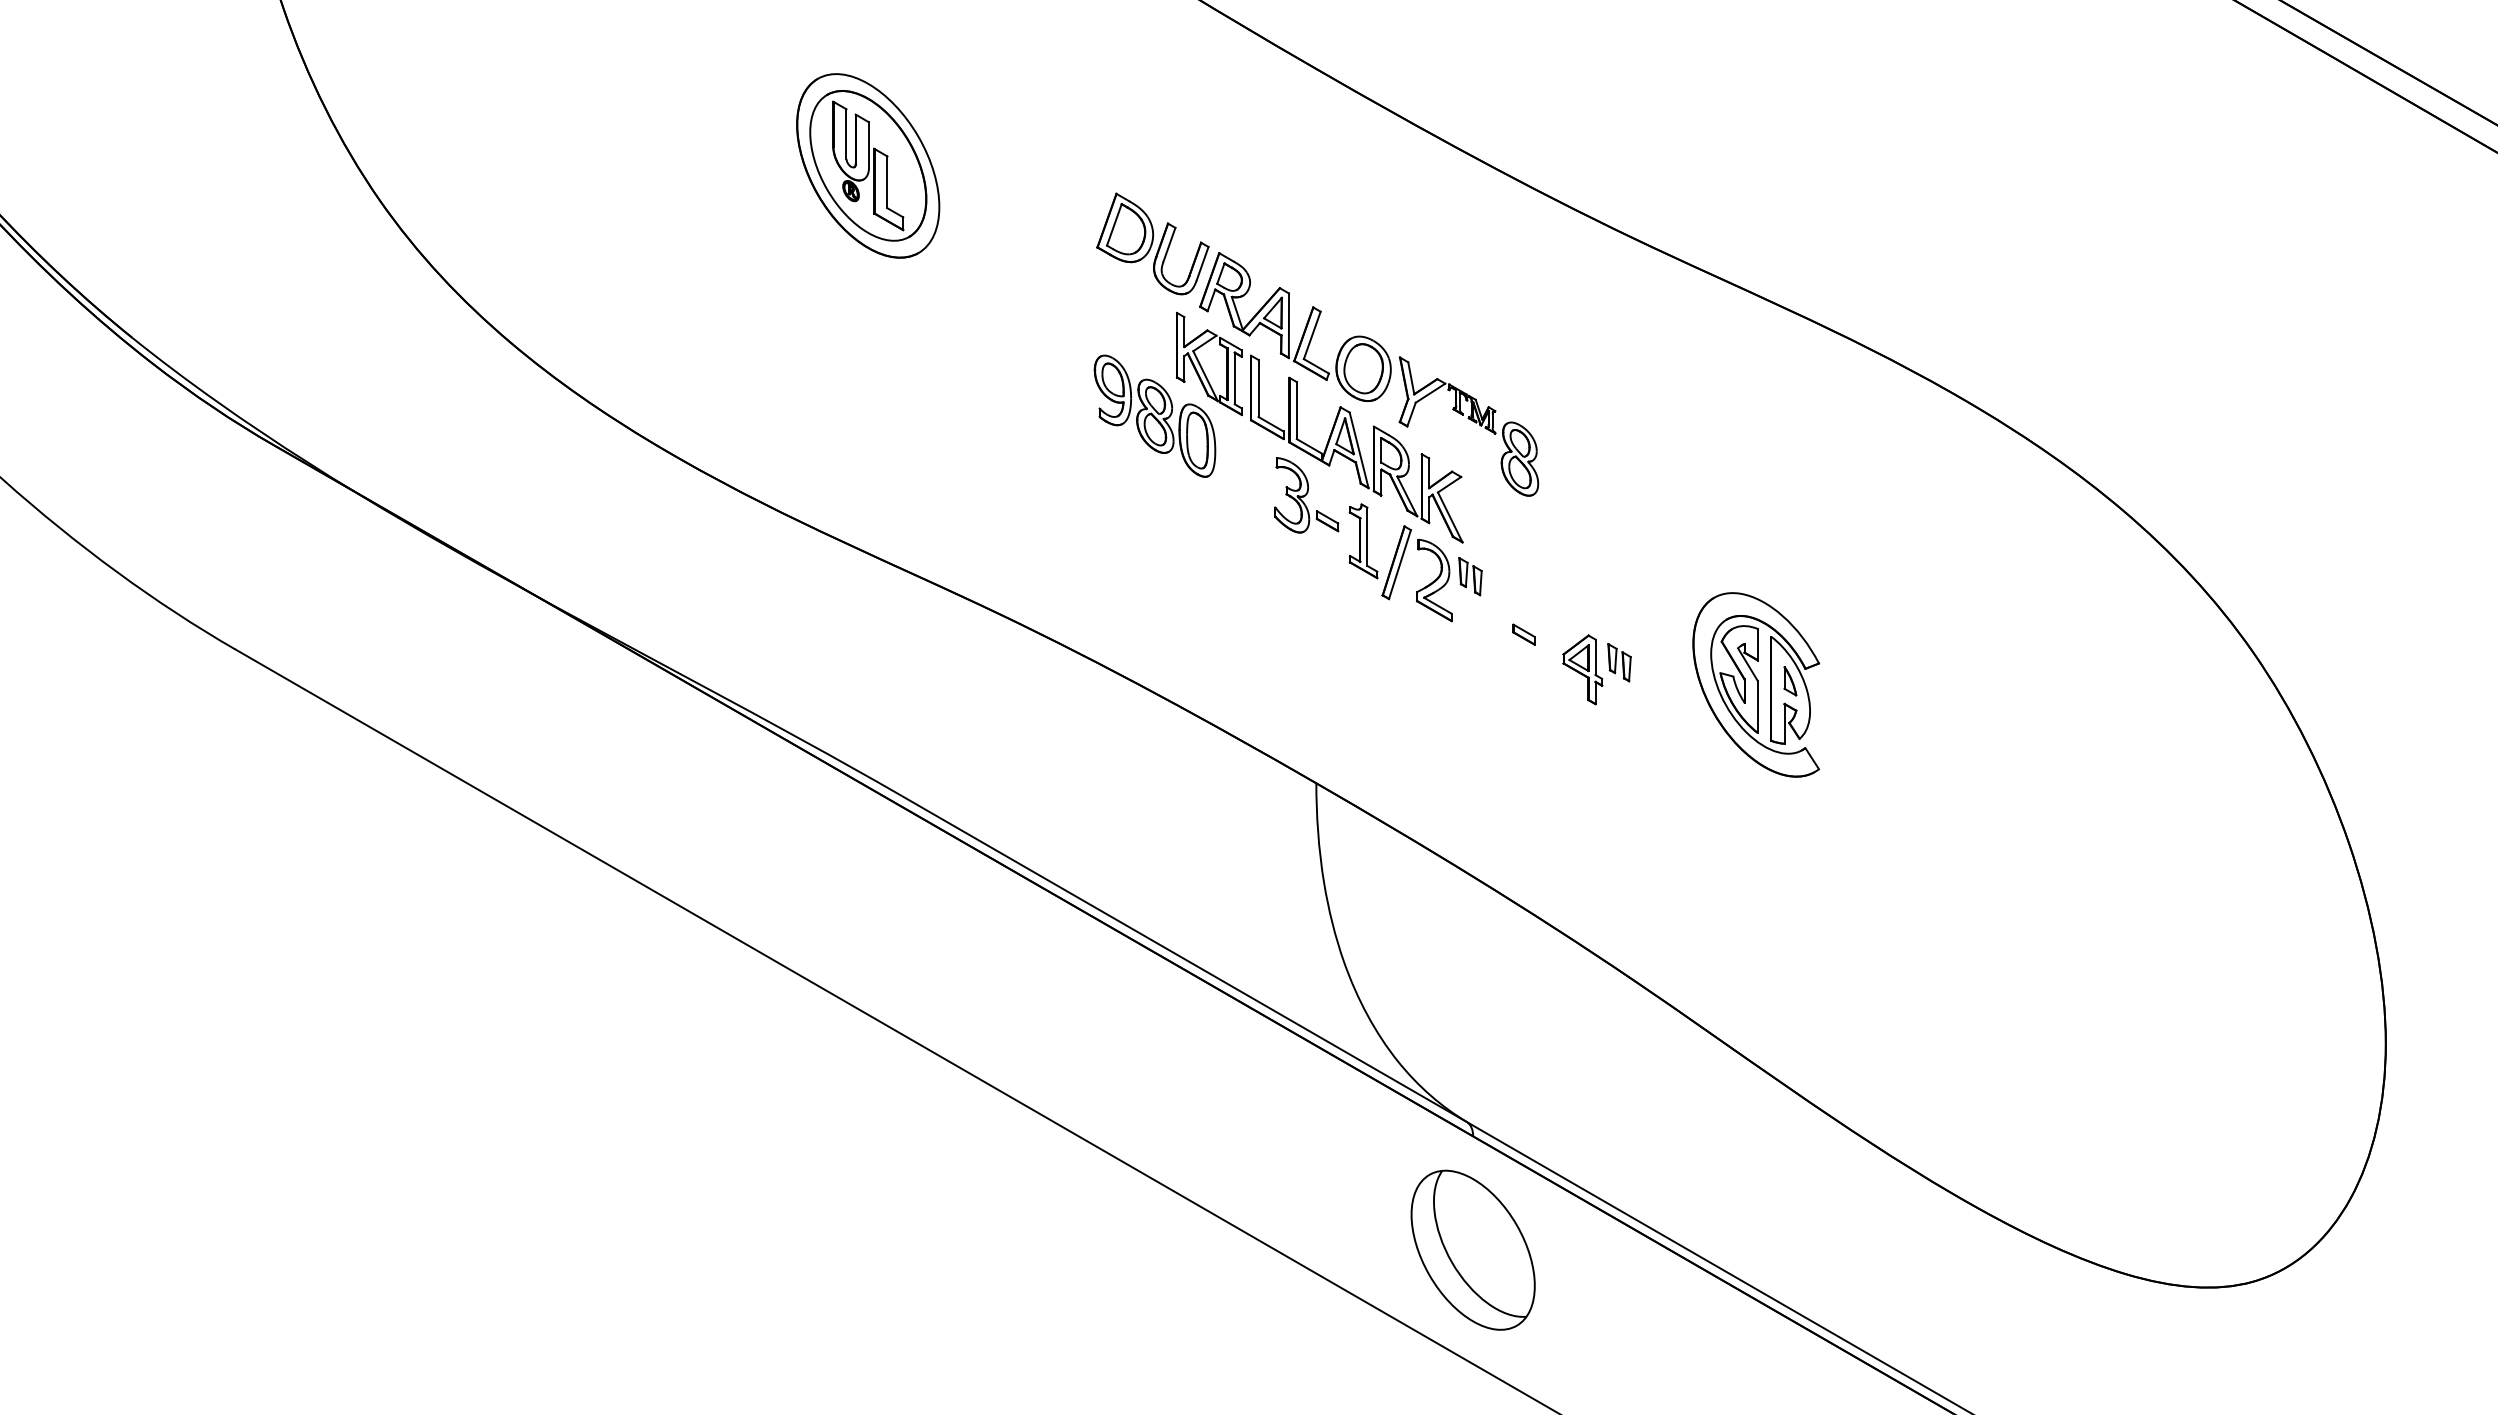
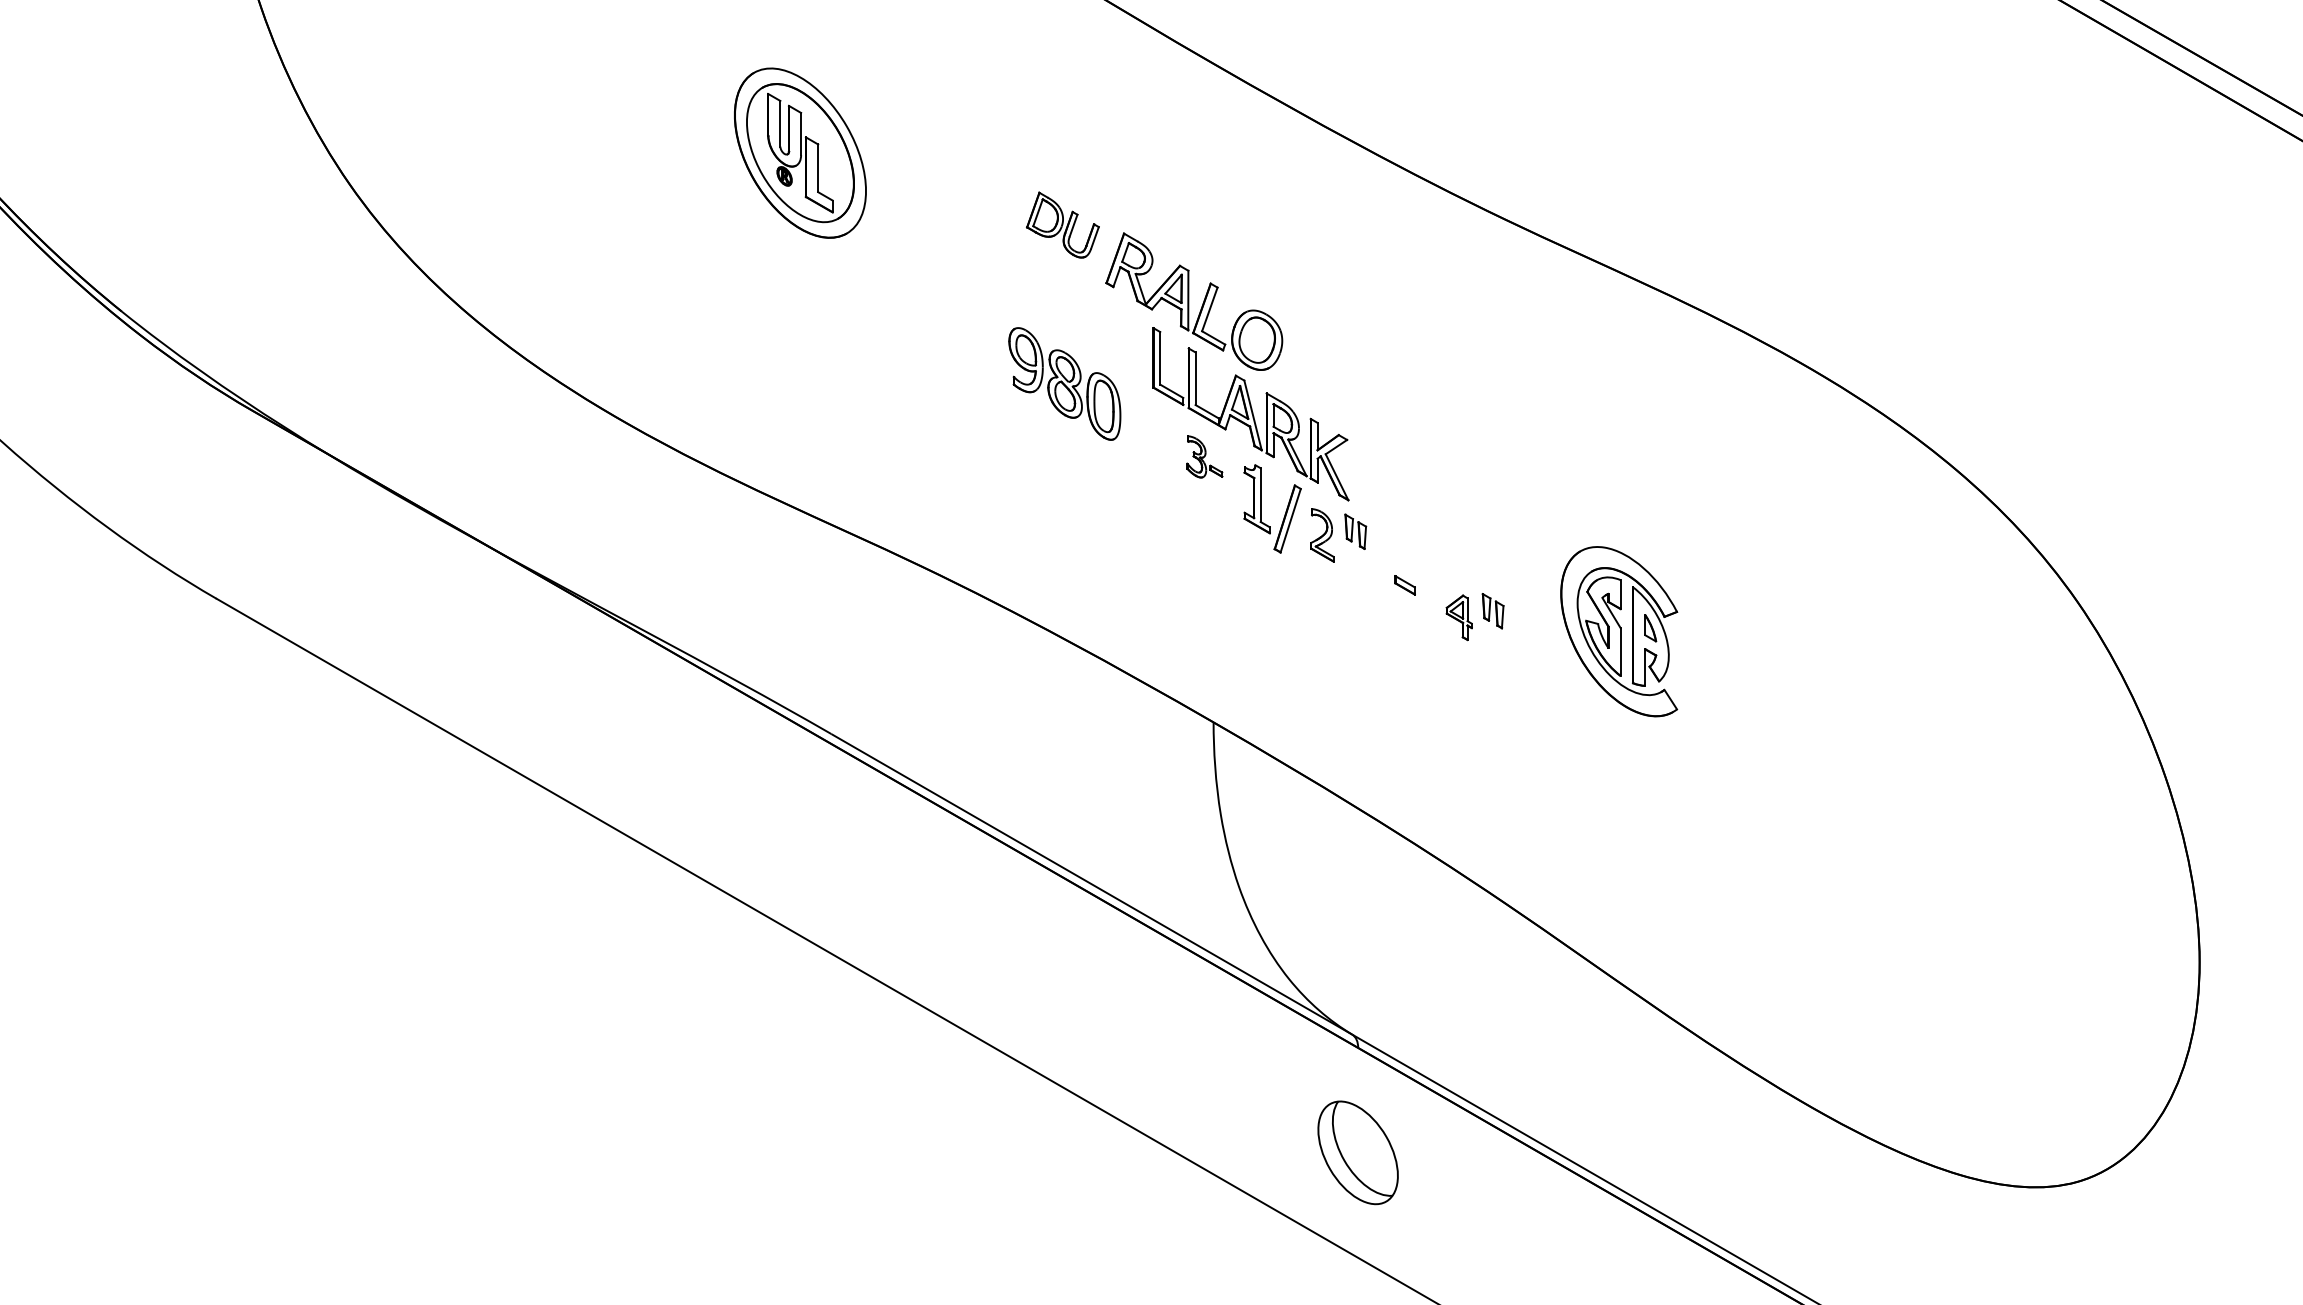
part: (1152, 243) -> (1062, 224), size x0.7
part: (1202, 367) -> (1108, 339), removed
part: (1470, 420) -> (1355, 387), removed
part: (1306, 495) -> (1204, 457), size x0.6
part: (1434, 580) -> (1322, 535), size x0.7
part: (1582, 669) -> (1458, 617), size x0.7
part: (1472, 1249) -> (1357, 1152), size x0.7

